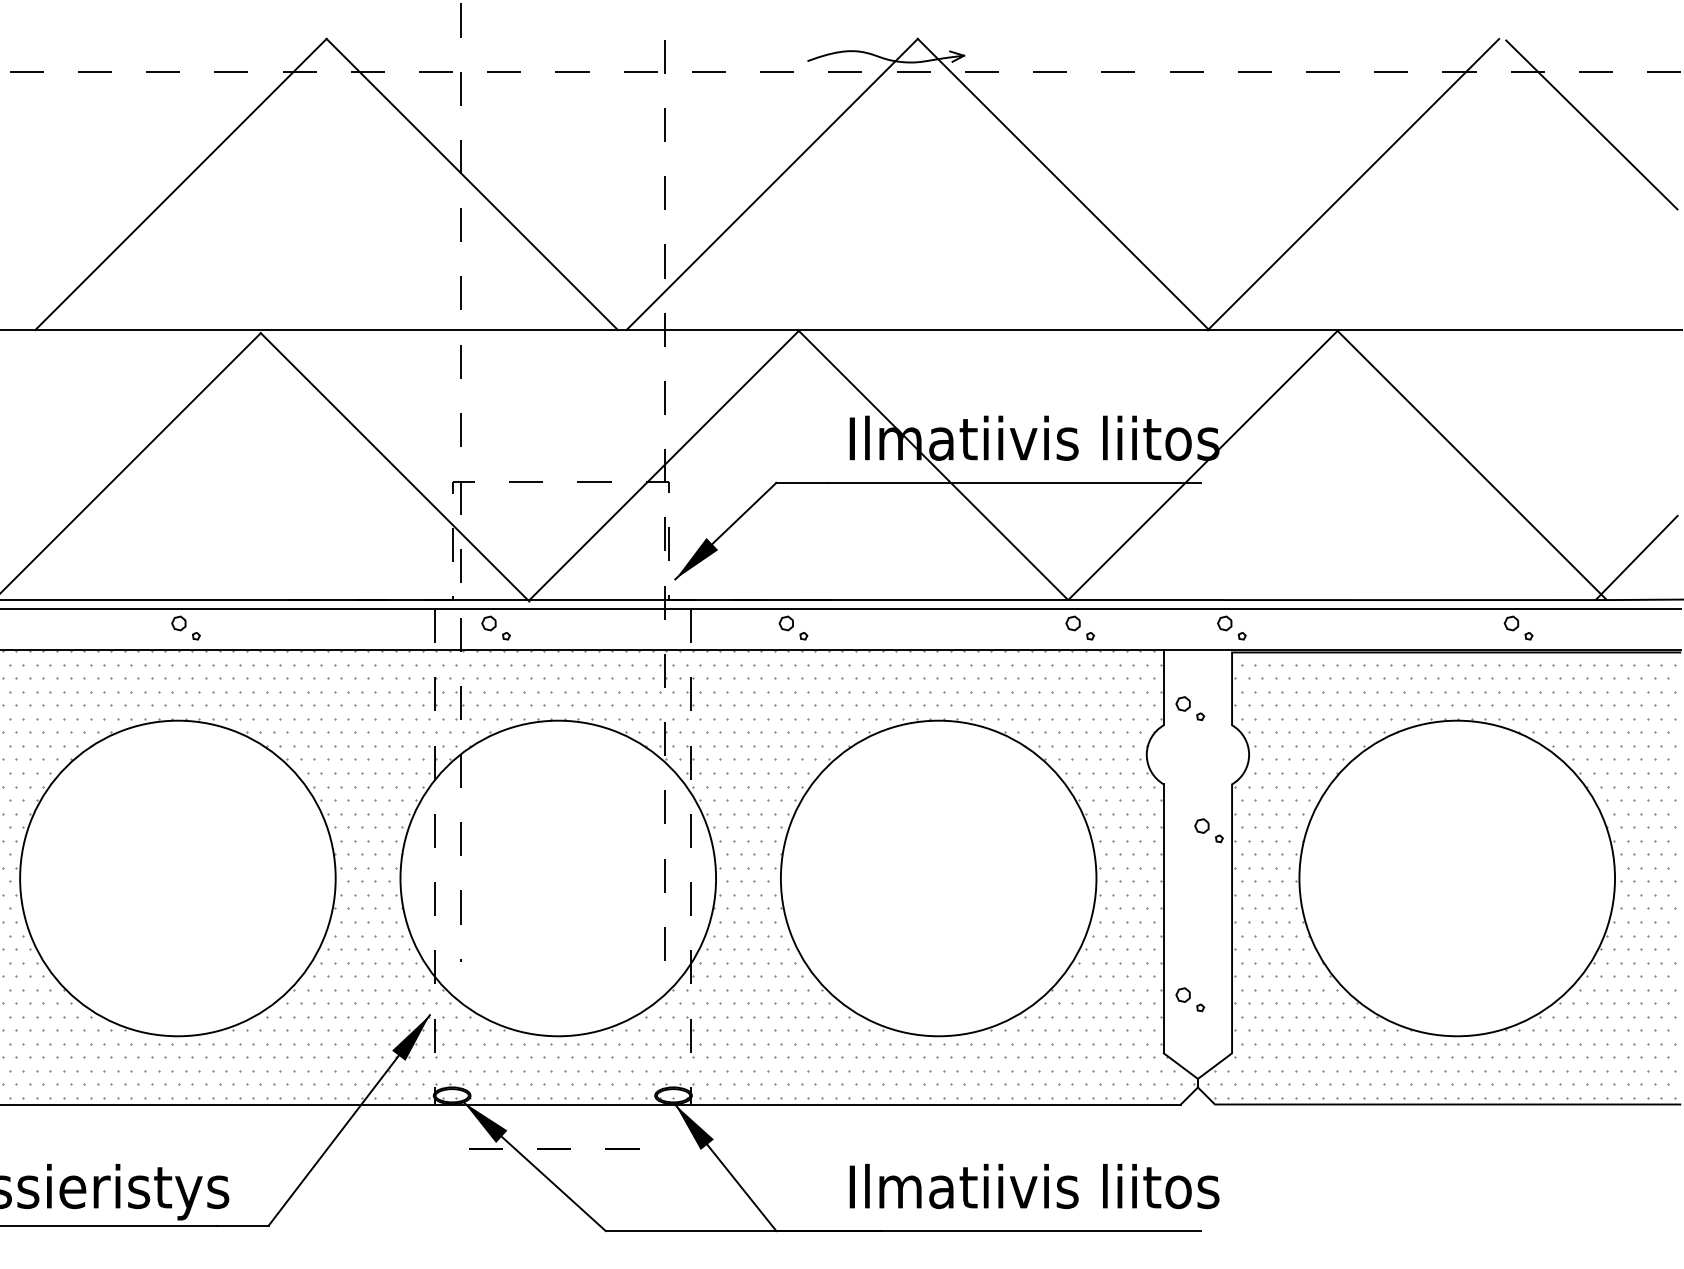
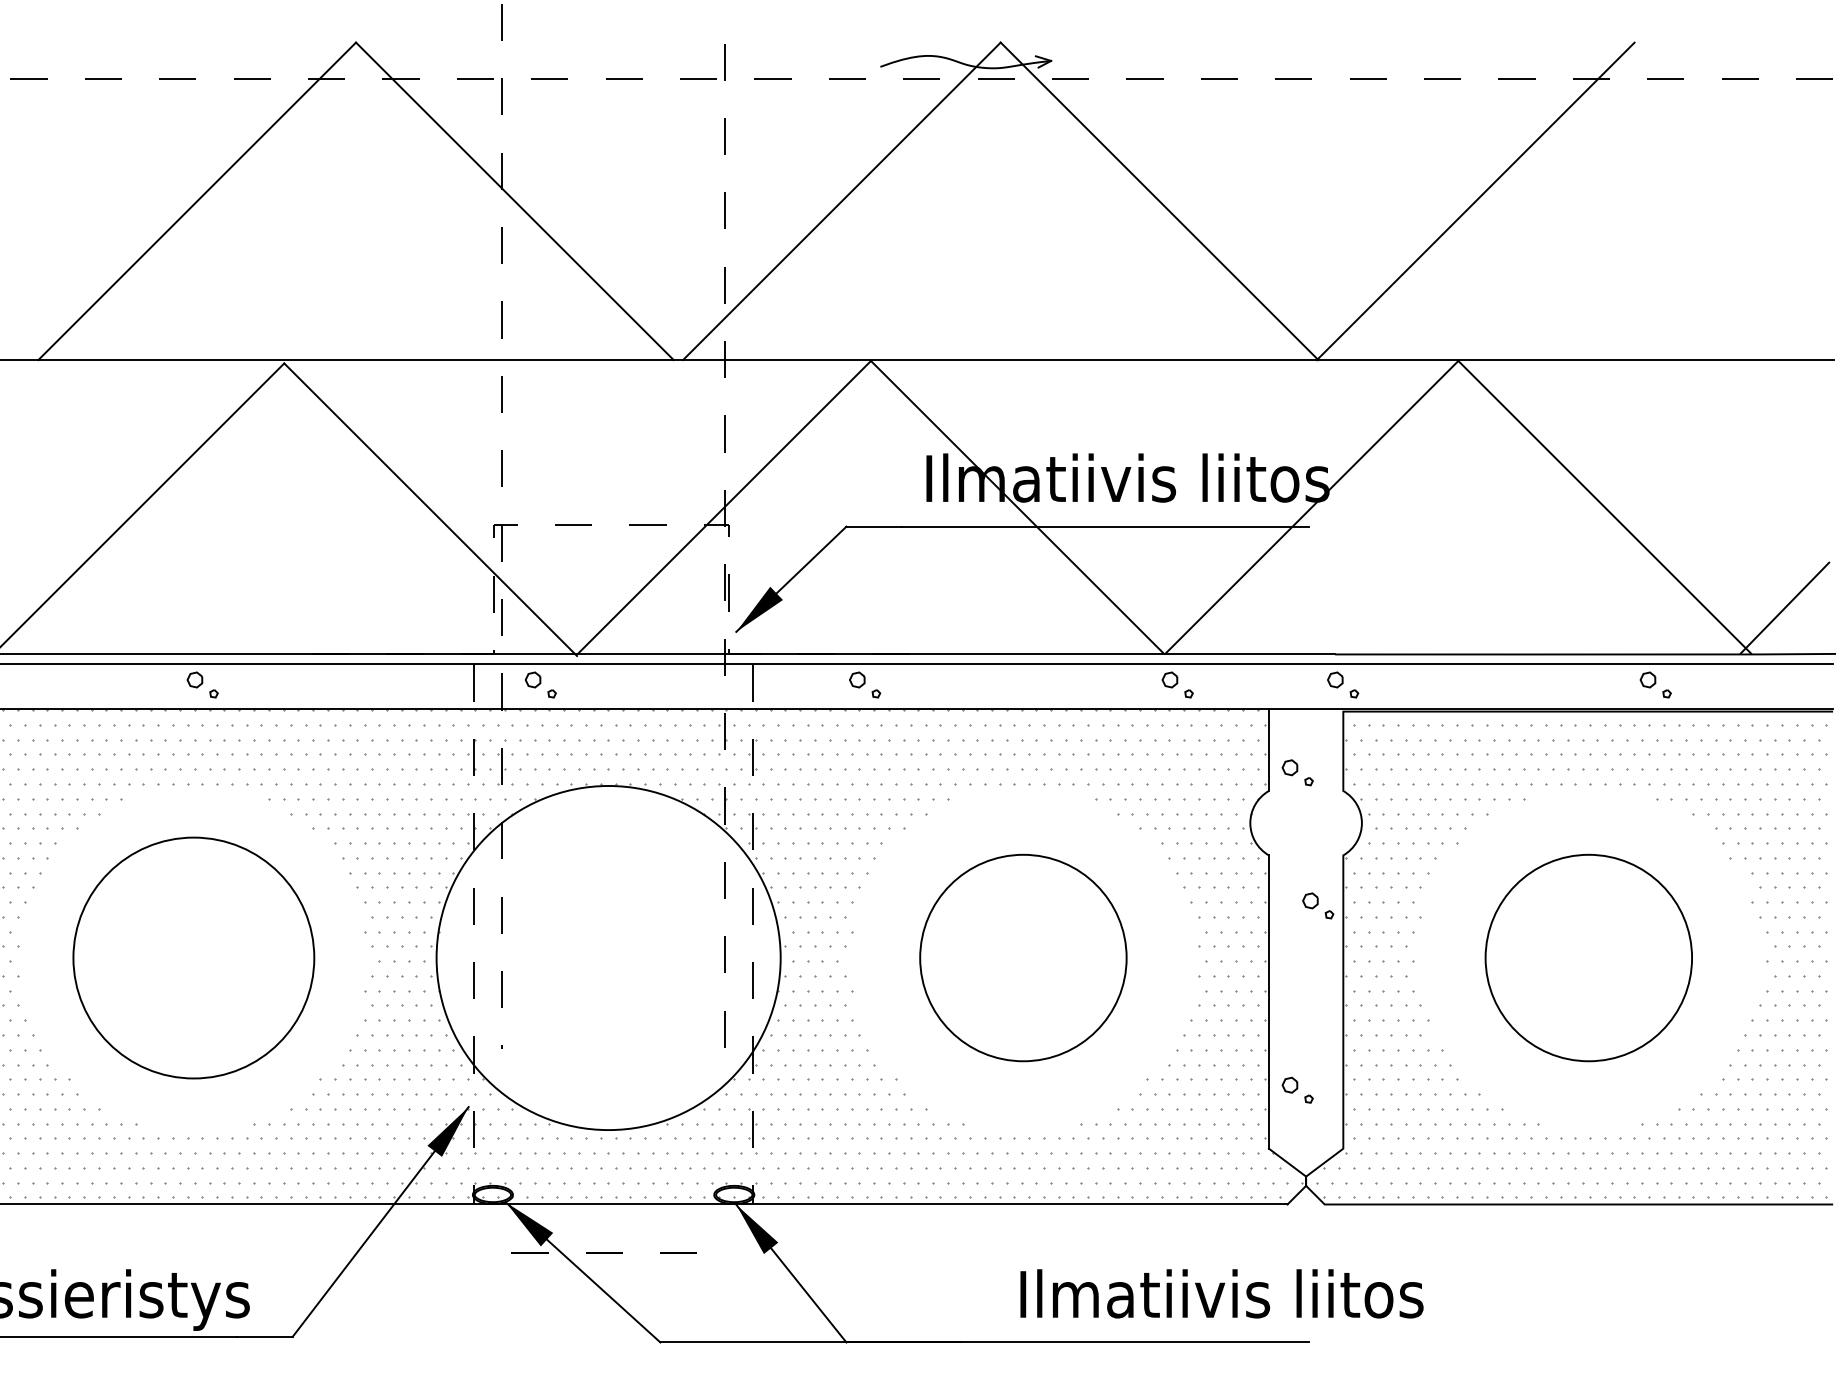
line: (1591, 125) -> (1735, 136), removed
circle: (177, 878) -> (193, 958), size x0.7
circle: (938, 878) -> (1023, 958), size x0.6
circle: (1456, 878) -> (1588, 958), size x0.6
text: (1034, 1186) -> (1221, 1293), moved

